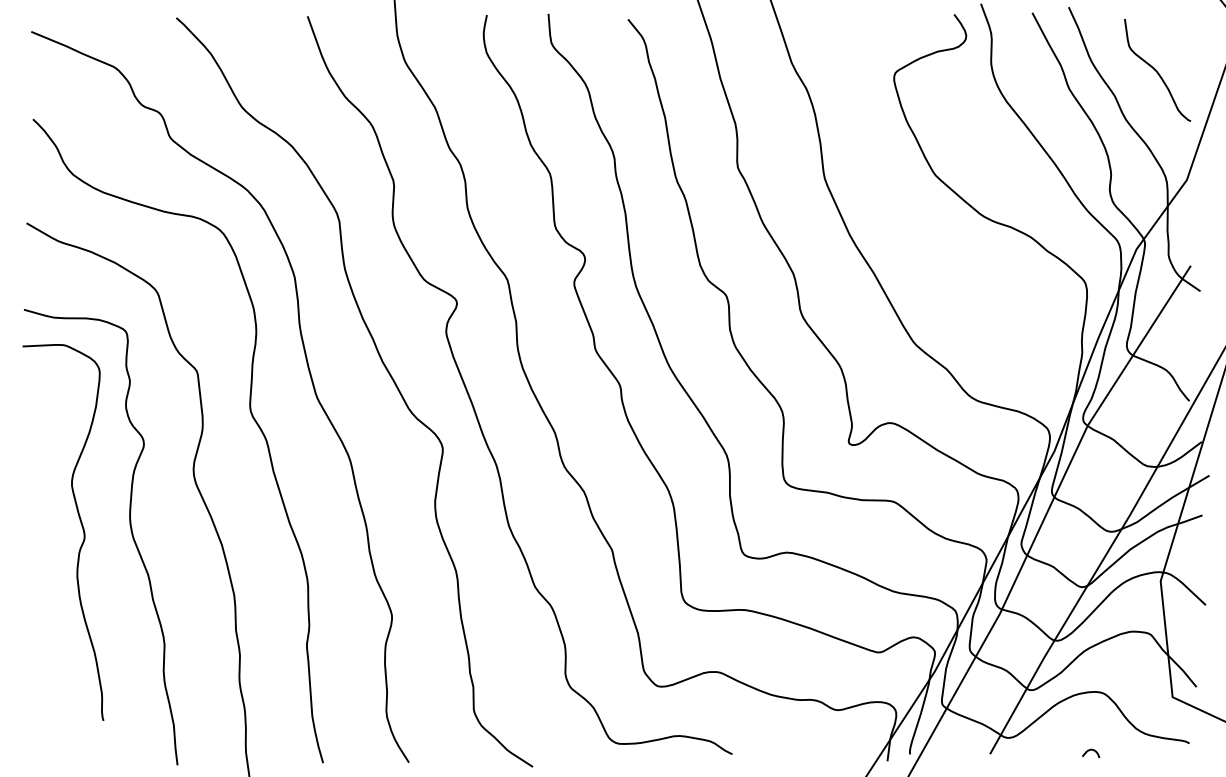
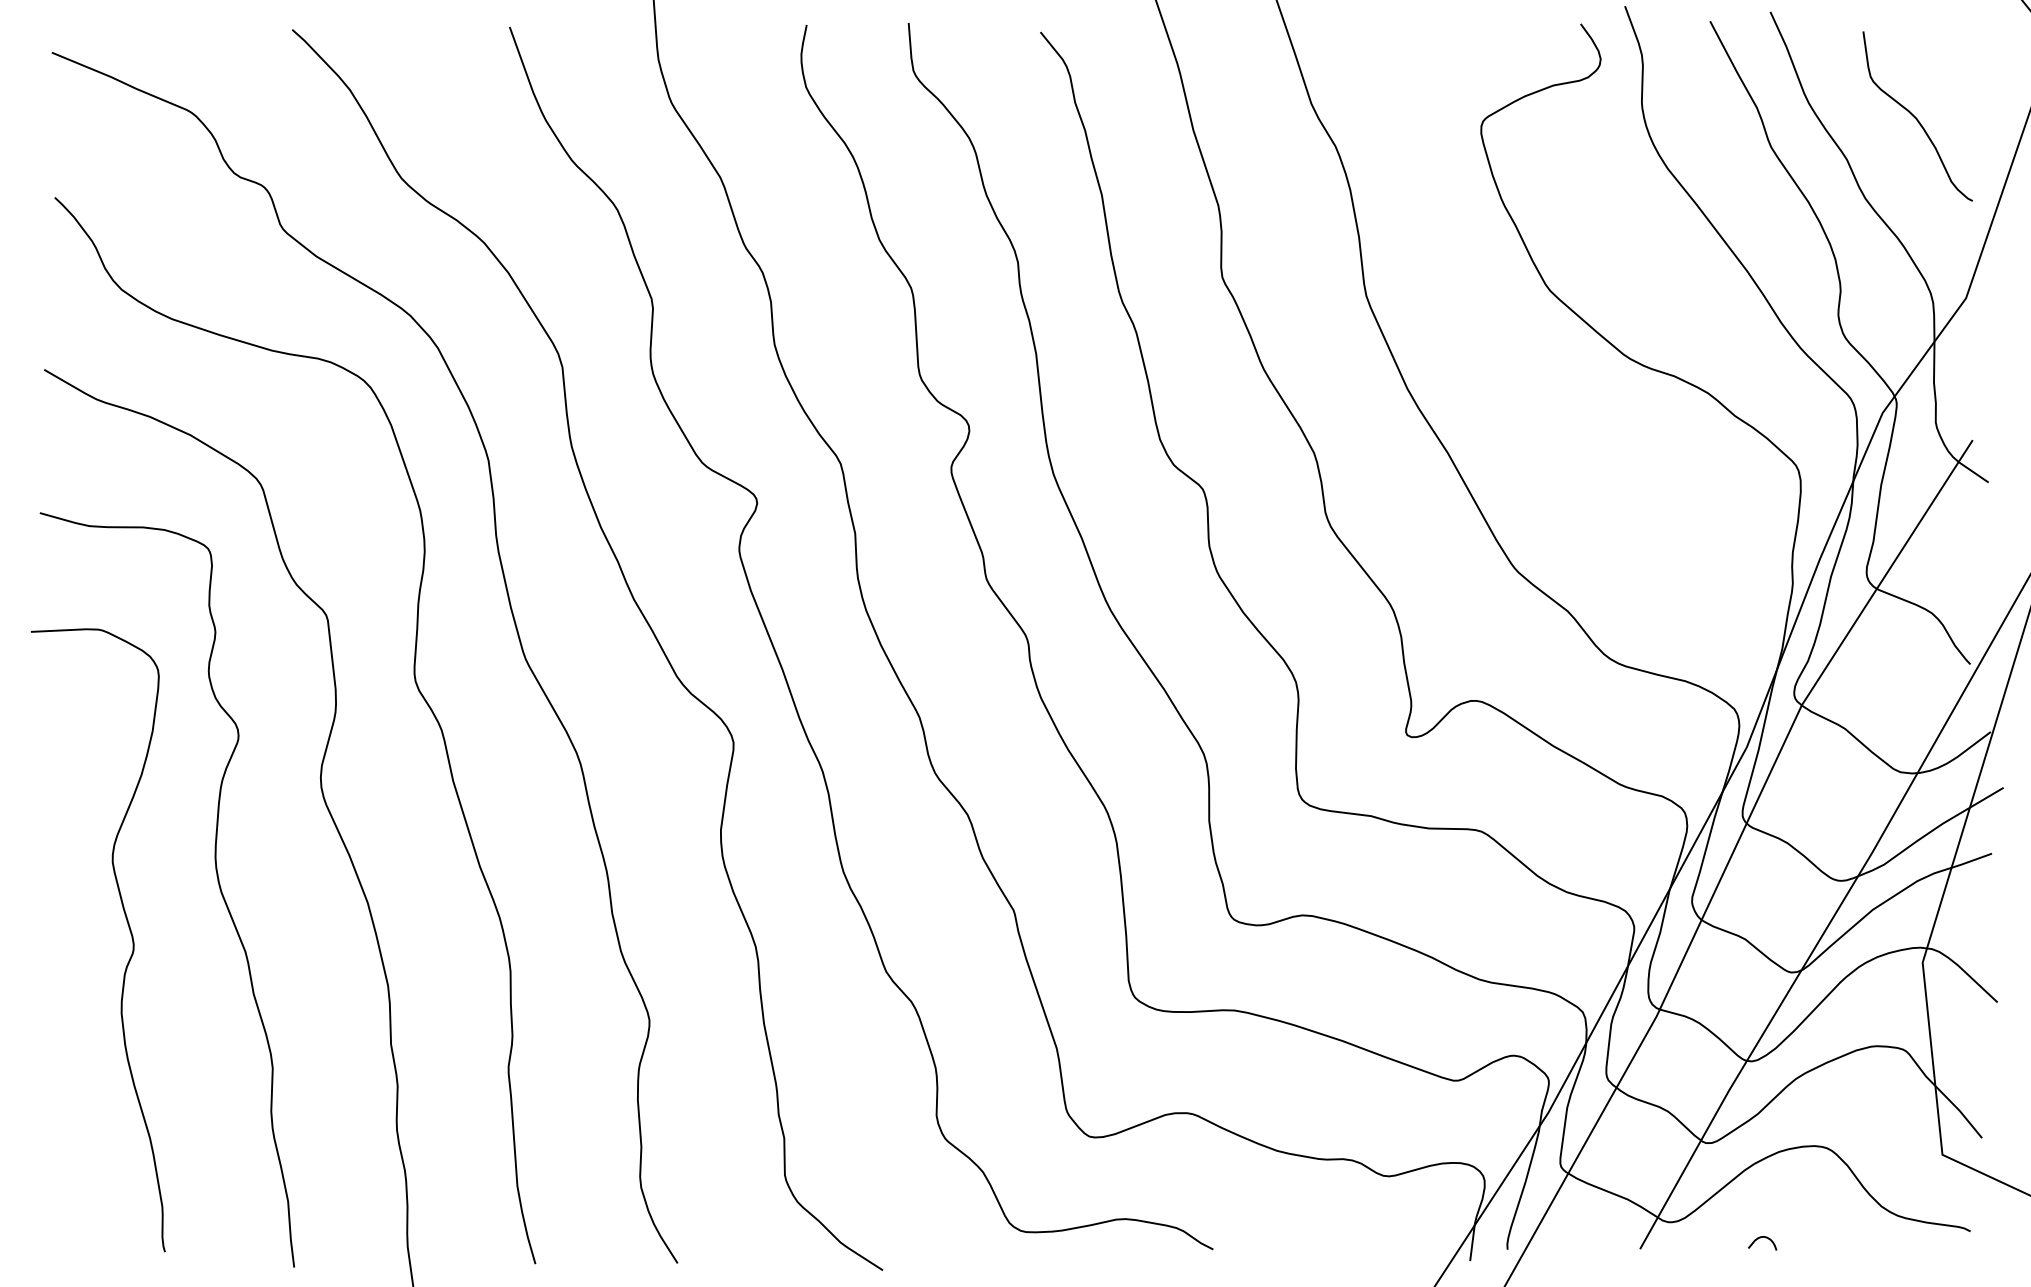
curve: (81, 526) -> (128, 930), moved
curve: (1091, 750) -> (1763, 1238), moved

